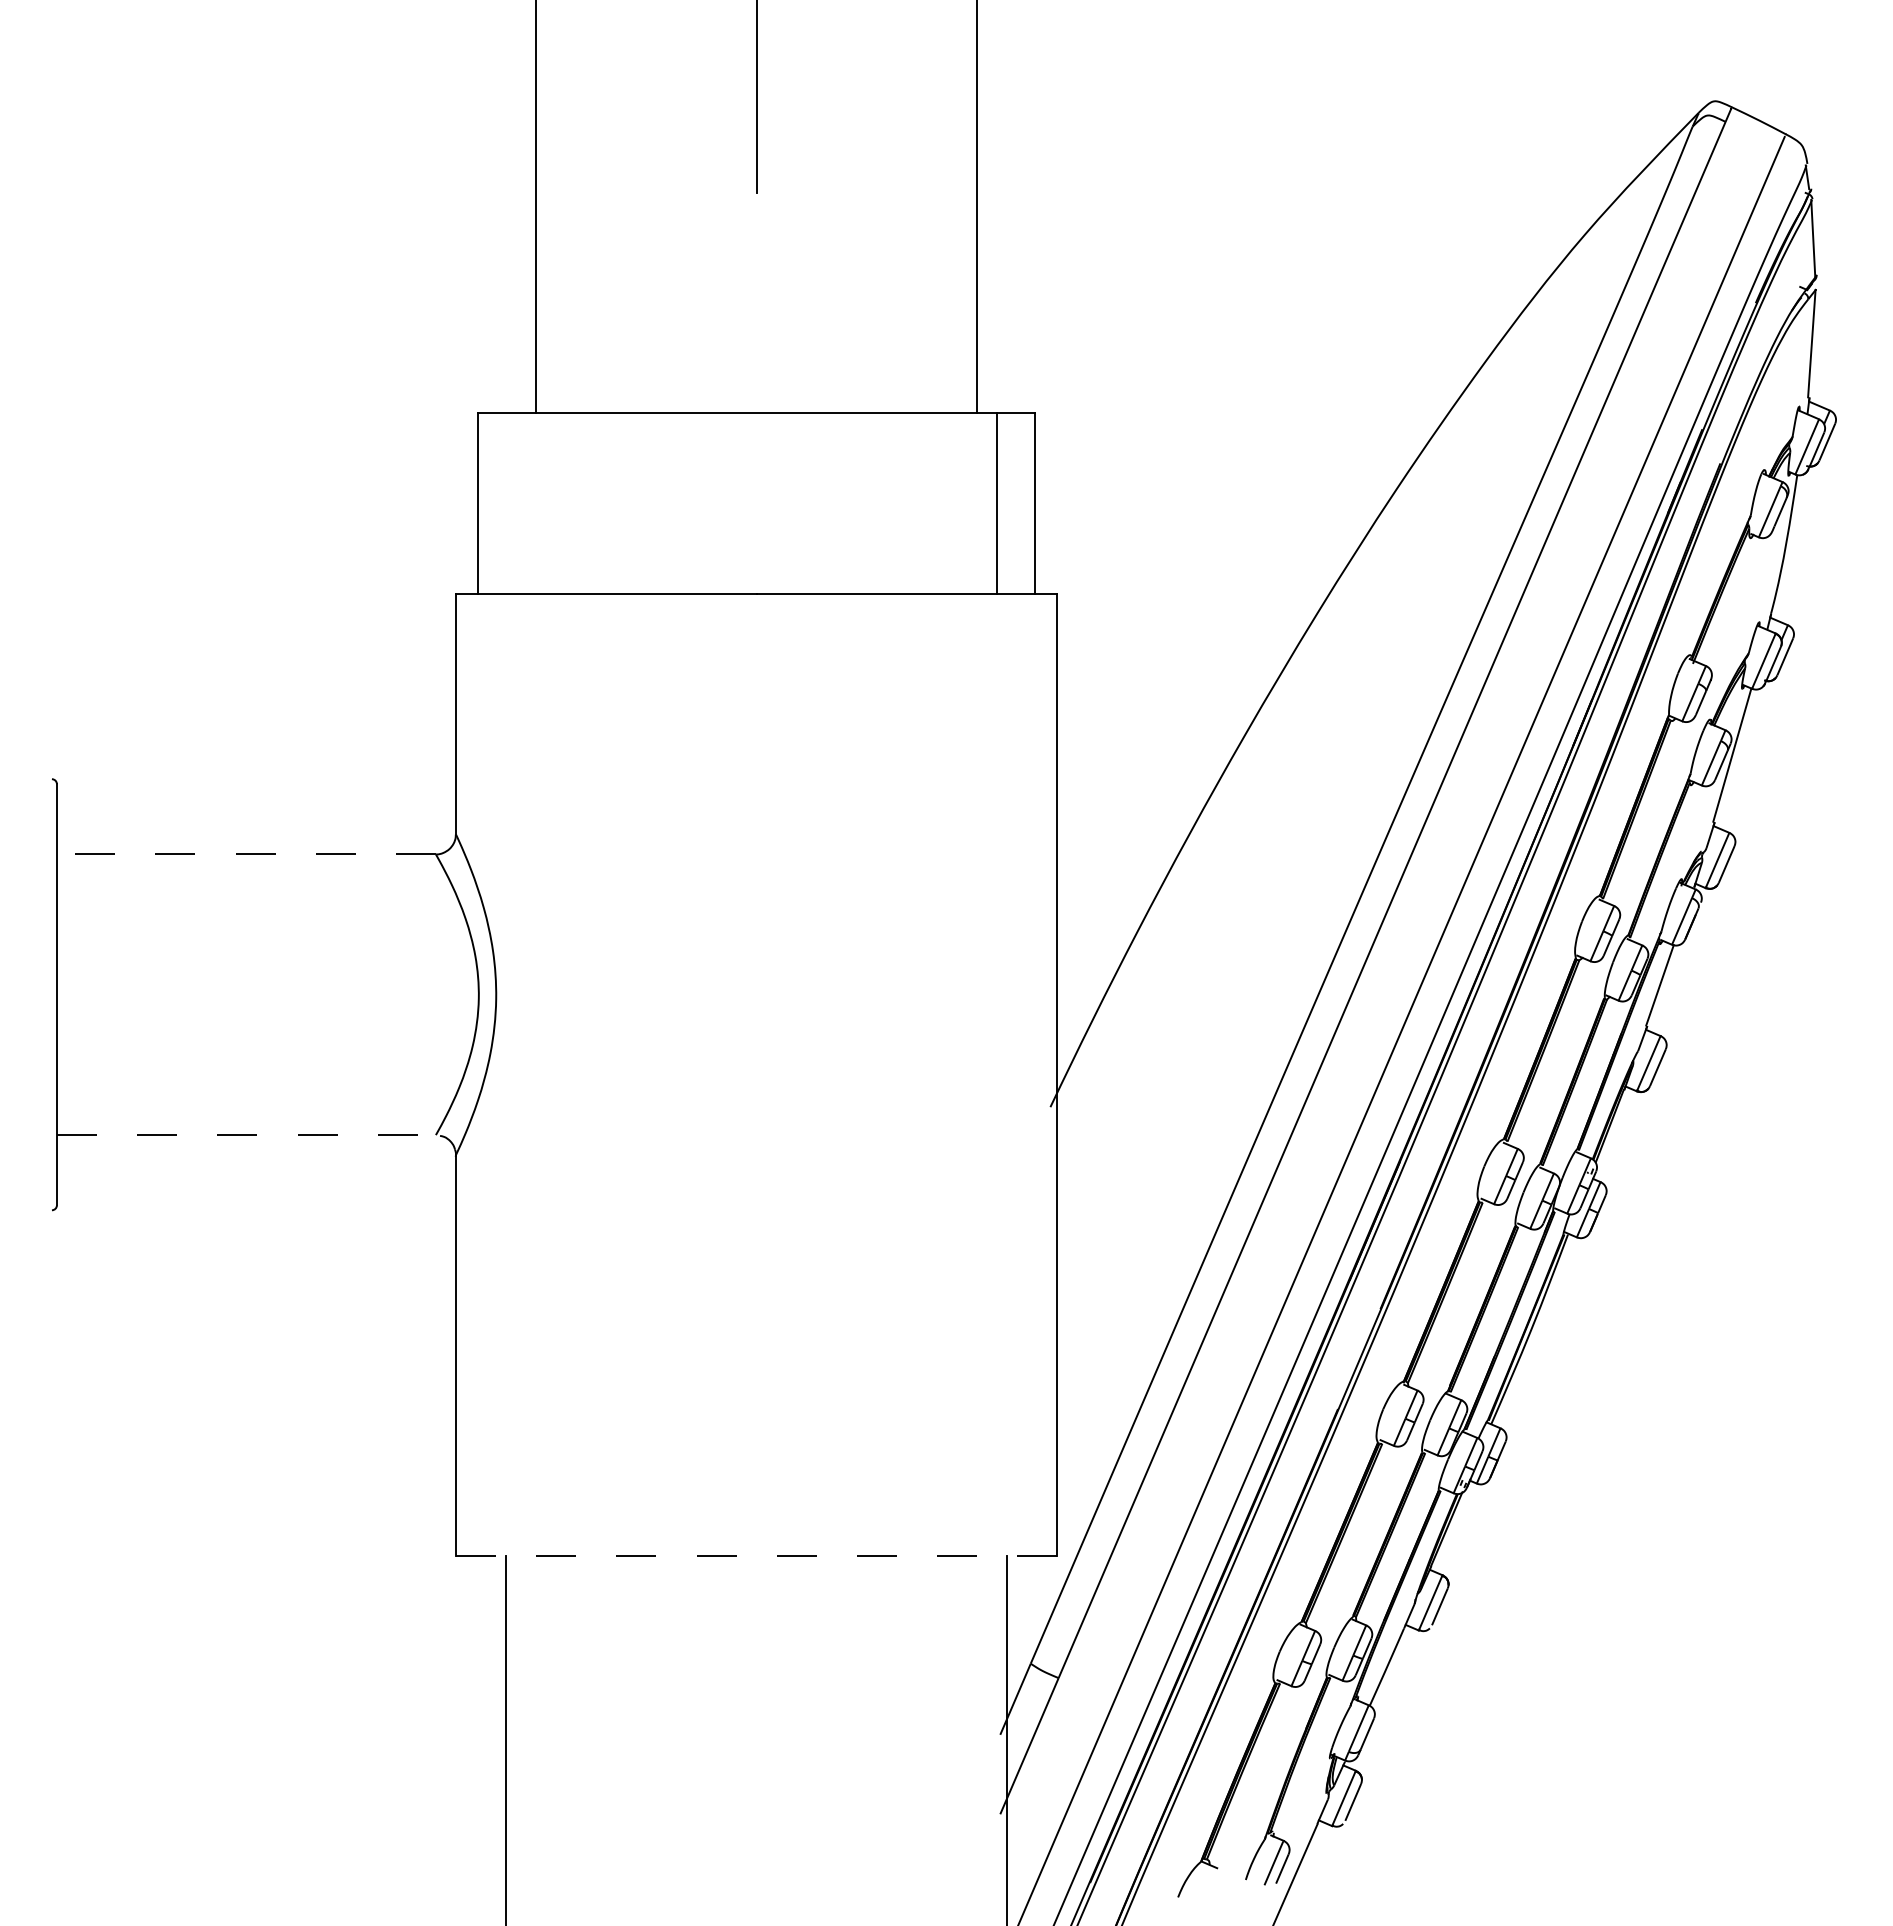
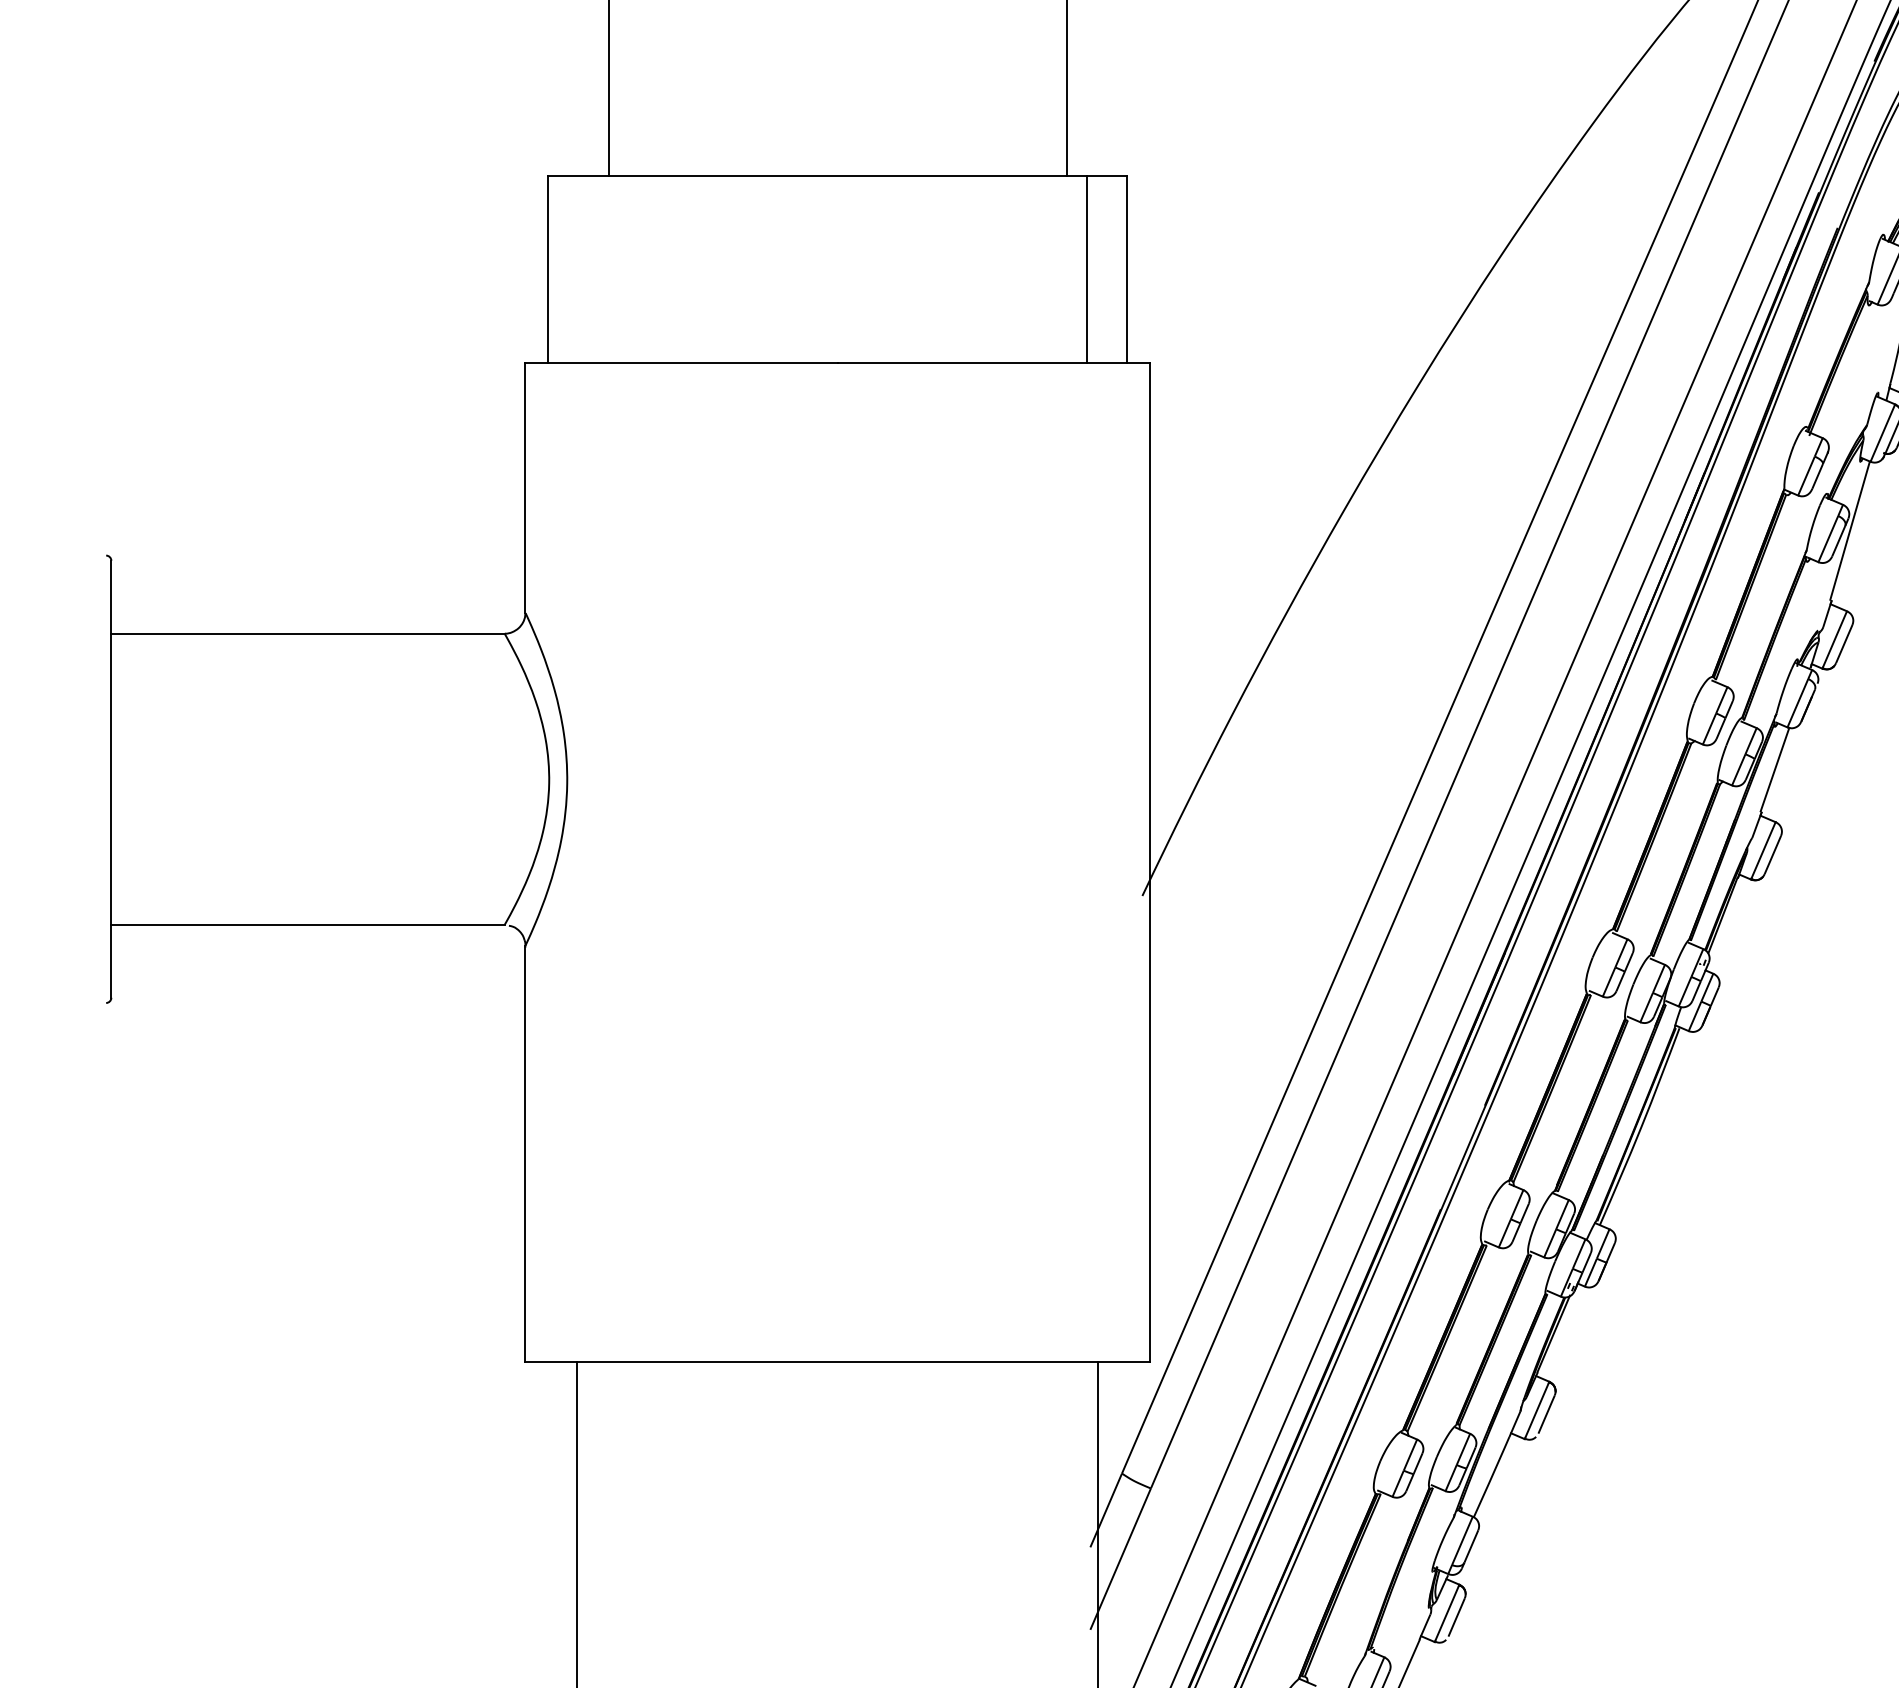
line: (246, 854) -> (308, 633), dashed -> solid
line: (246, 1135) -> (308, 925), dashed -> solid
line: (756, 1556) -> (837, 1362), dashed -> solid

